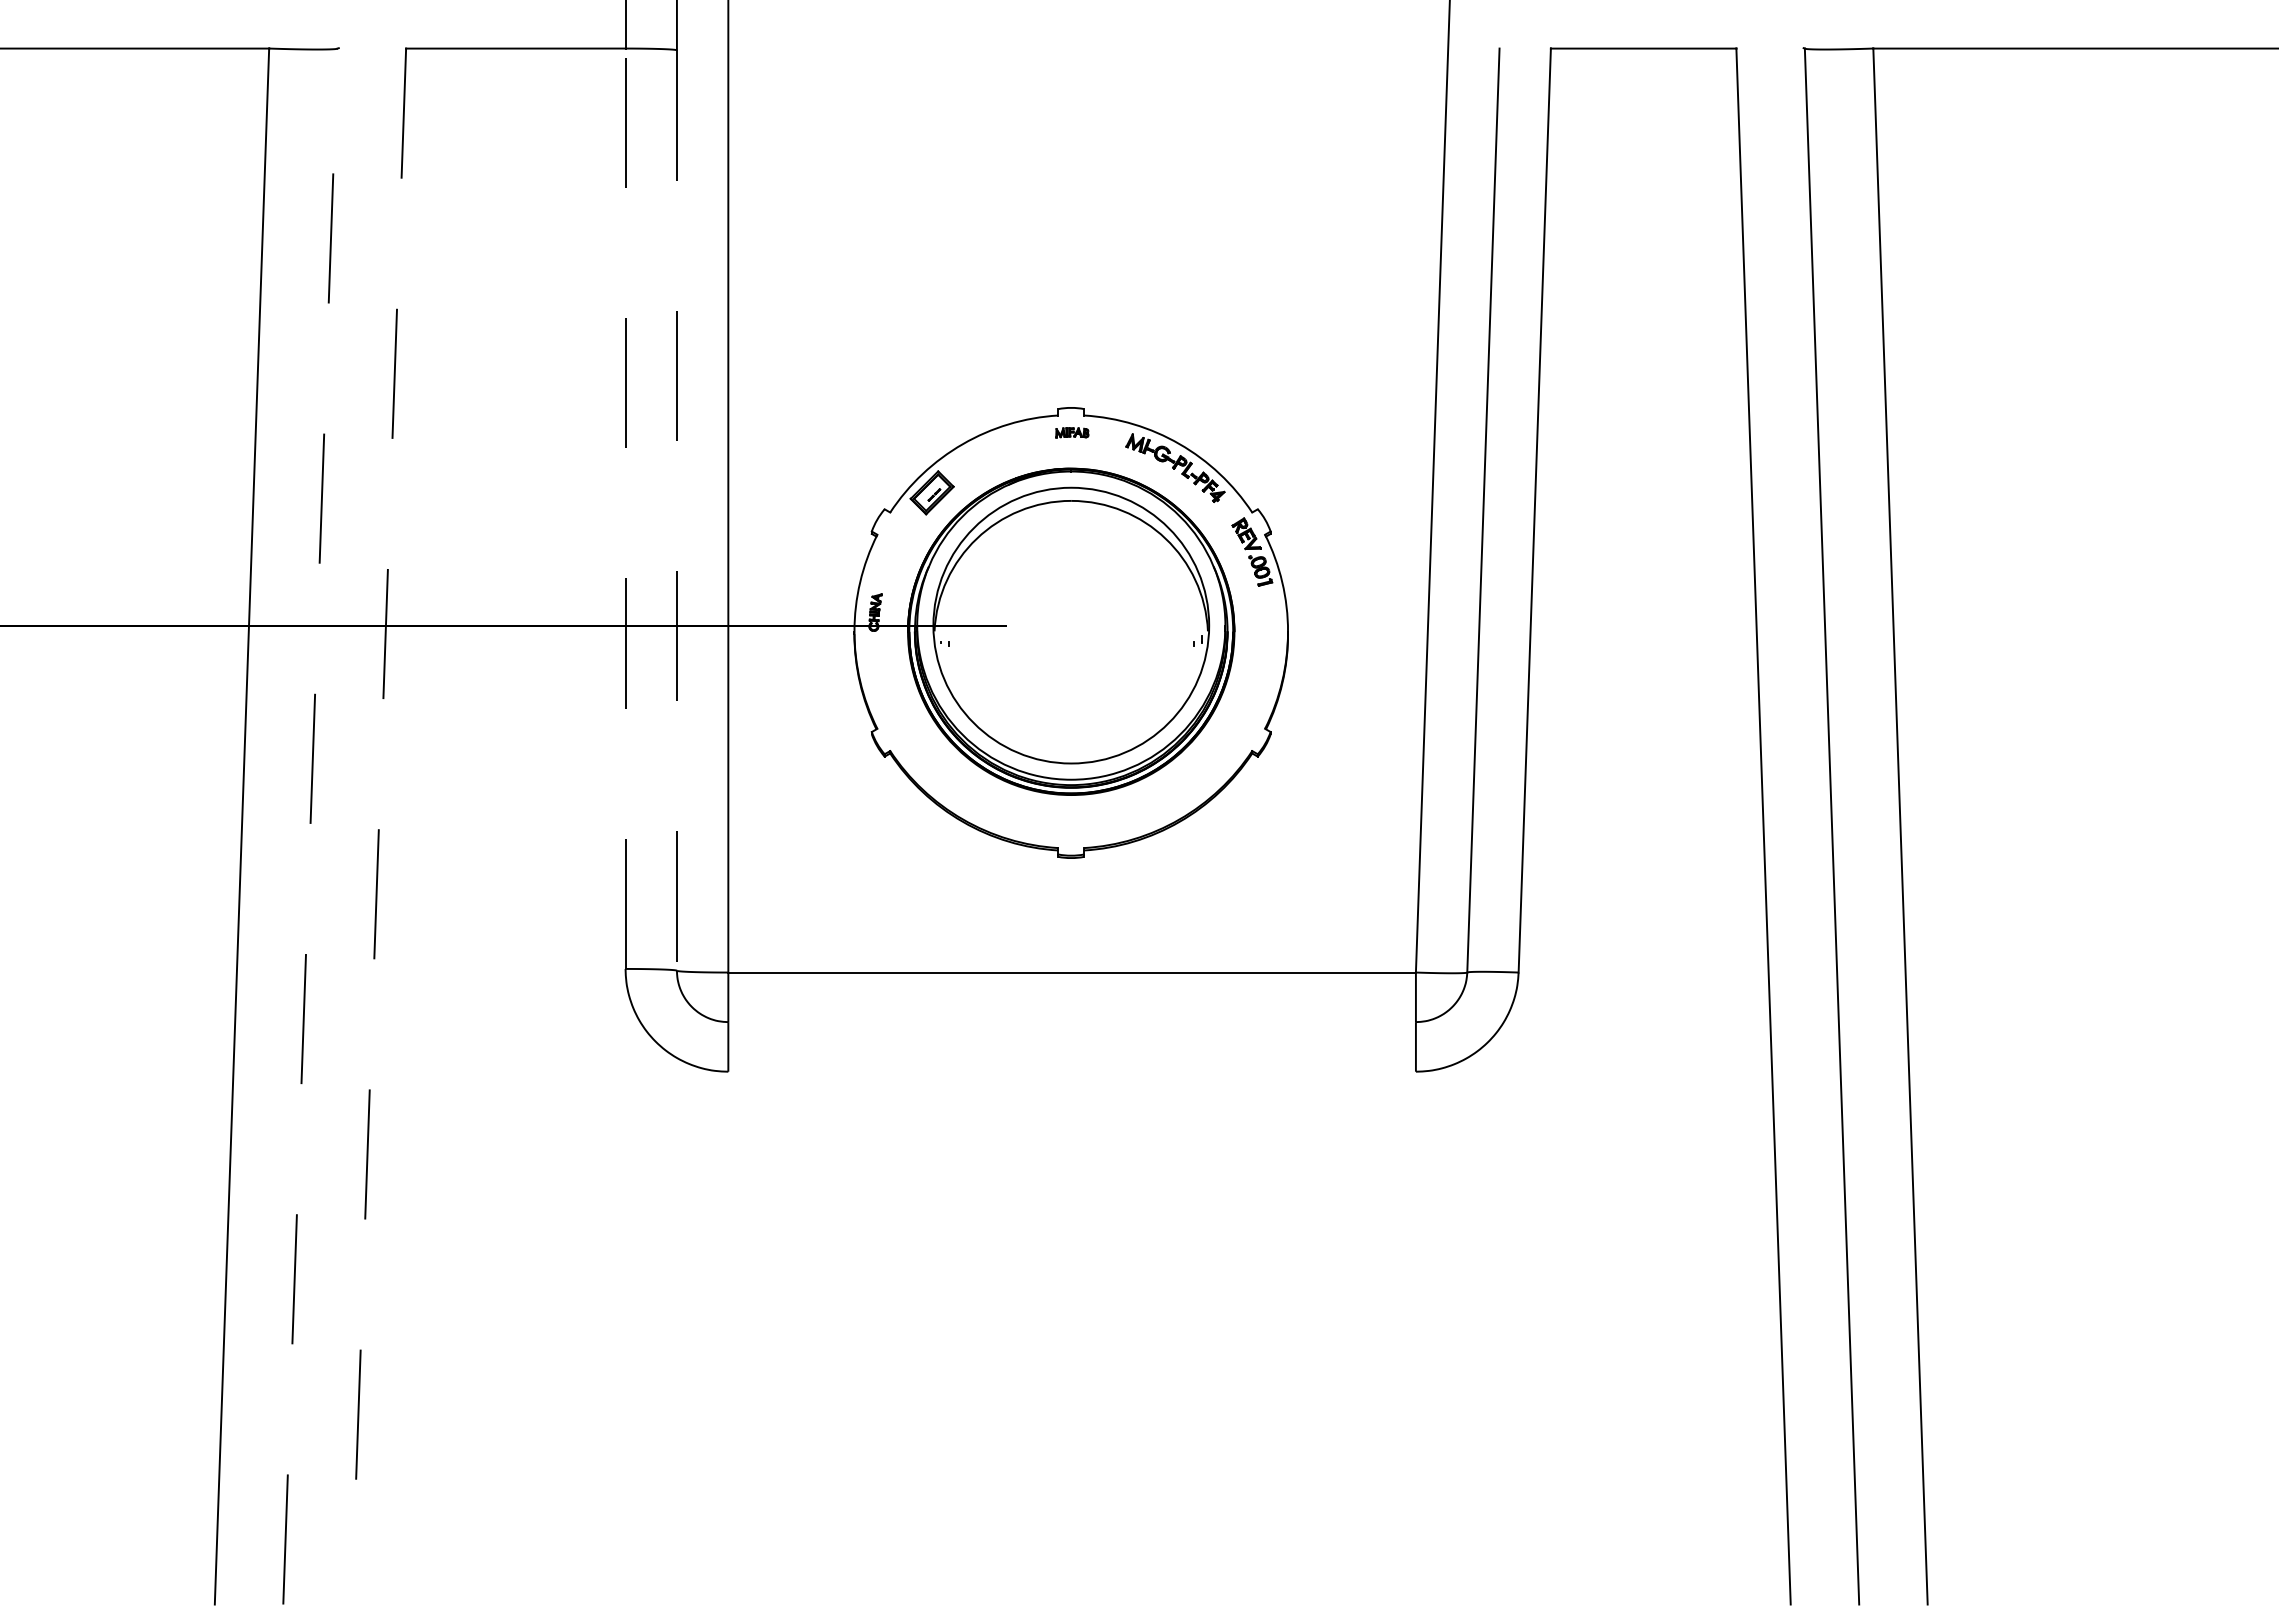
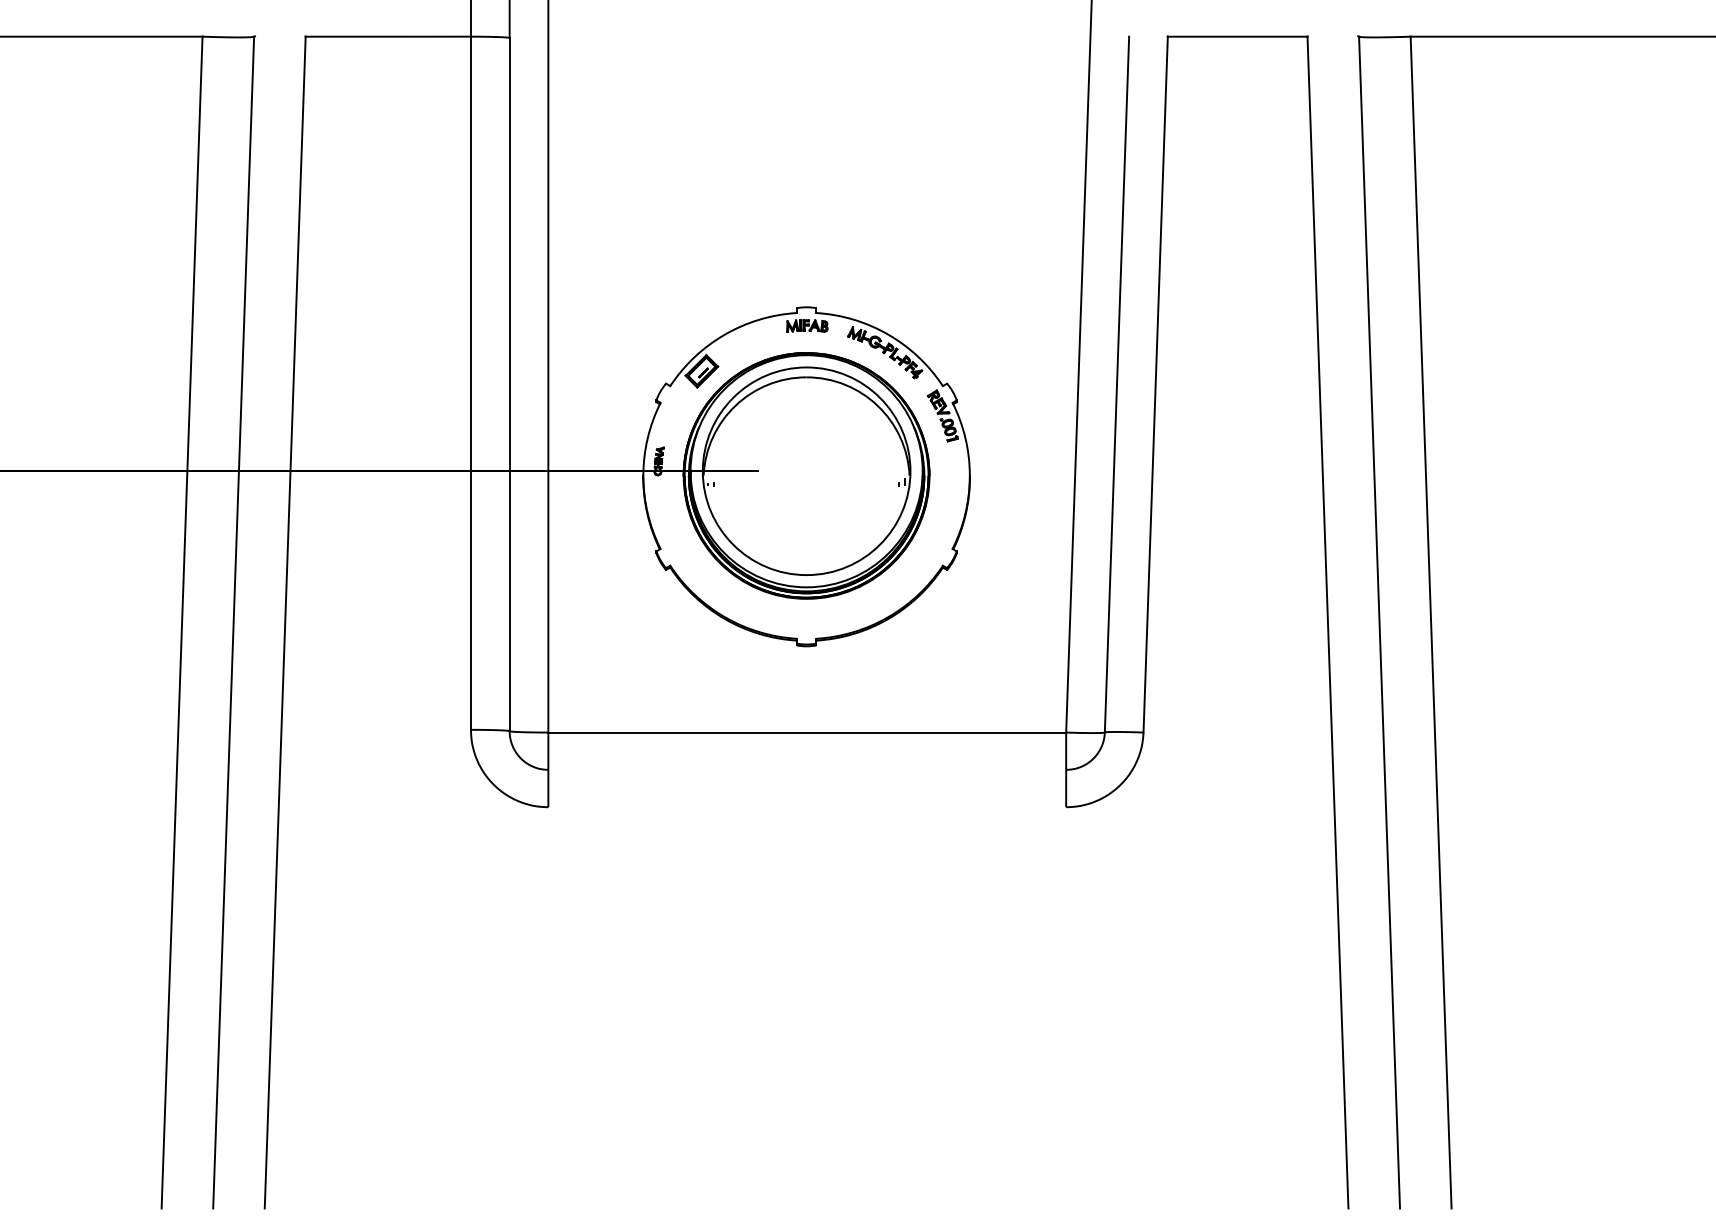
part: (1072, 432) -> (807, 325), size x1.67
line: (625, 508) -> (470, 383), dashed -> solid
line: (676, 511) -> (509, 385), dashed -> solid
line: (310, 826) -> (233, 622), dashed -> solid
line: (378, 827) -> (284, 623), dashed -> solid

